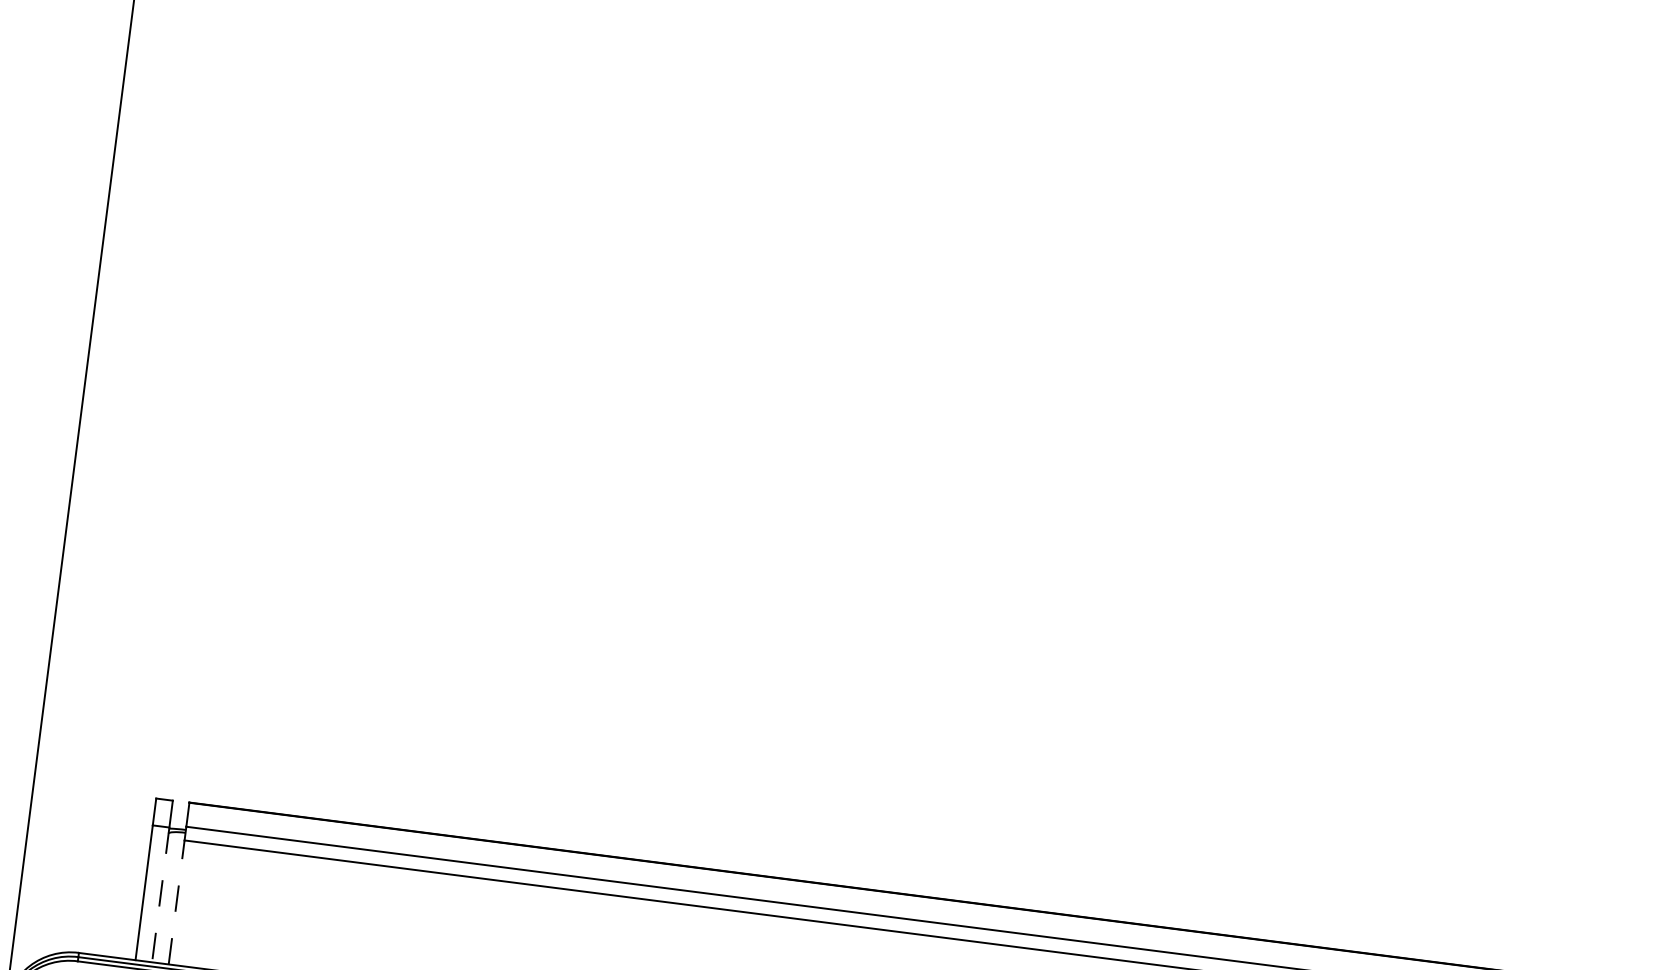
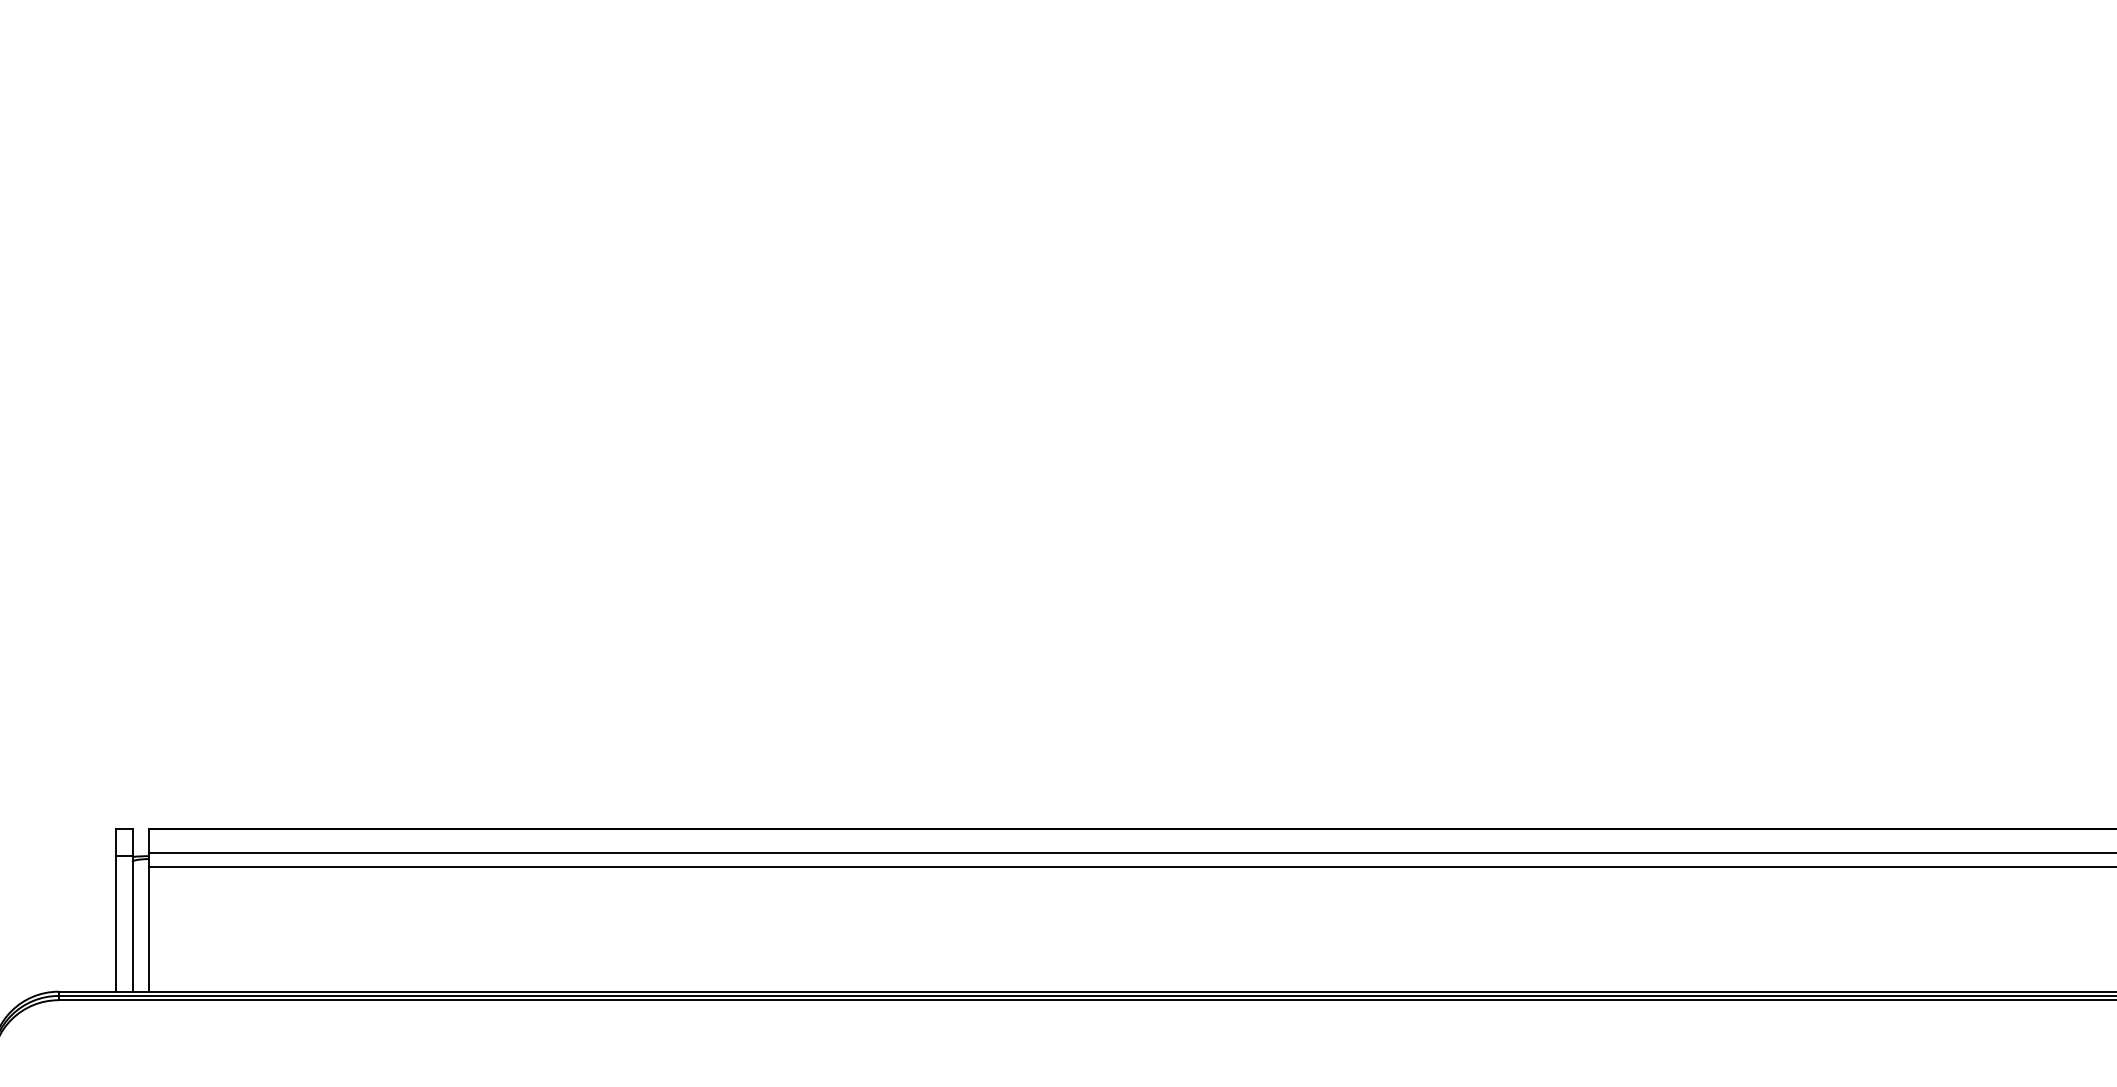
line: (160, 894) -> (132, 923), dashed -> solid
line: (176, 902) -> (149, 929), dashed -> solid

